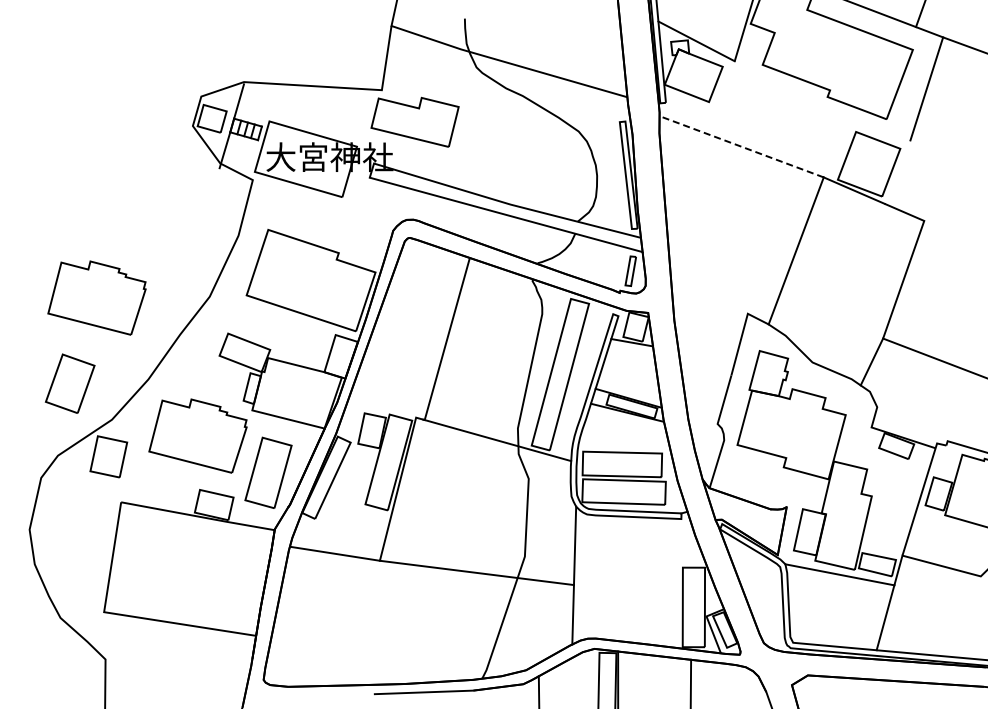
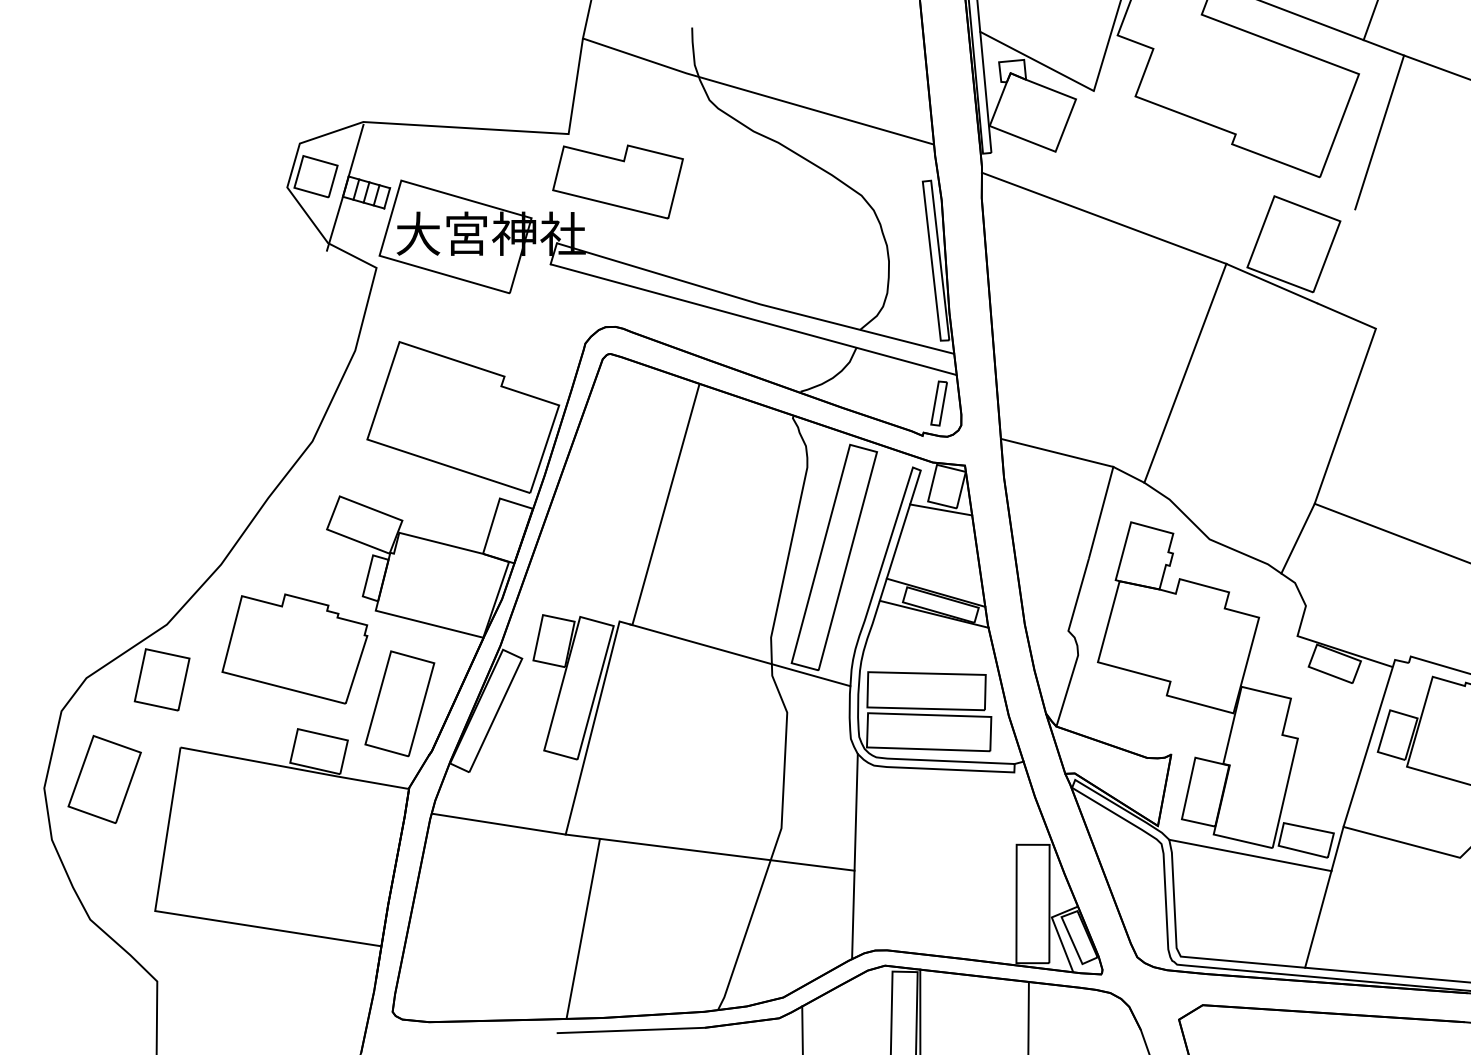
line: (741, 146) -> (1103, 217), dashed -> solid
part: (96, 297) -> (143, 442), removed
line: (709, 303) -> (1056, 451), added
part: (69, 383) -> (103, 779), moved
line: (391, 624) -> (582, 929), added

